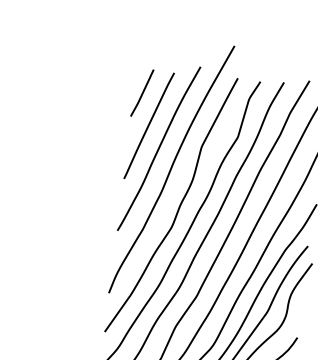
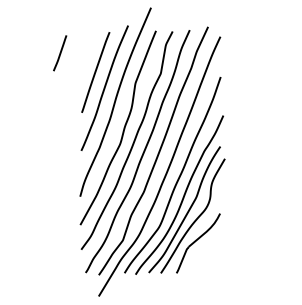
line: (142, 93) -> (60, 53), moved

